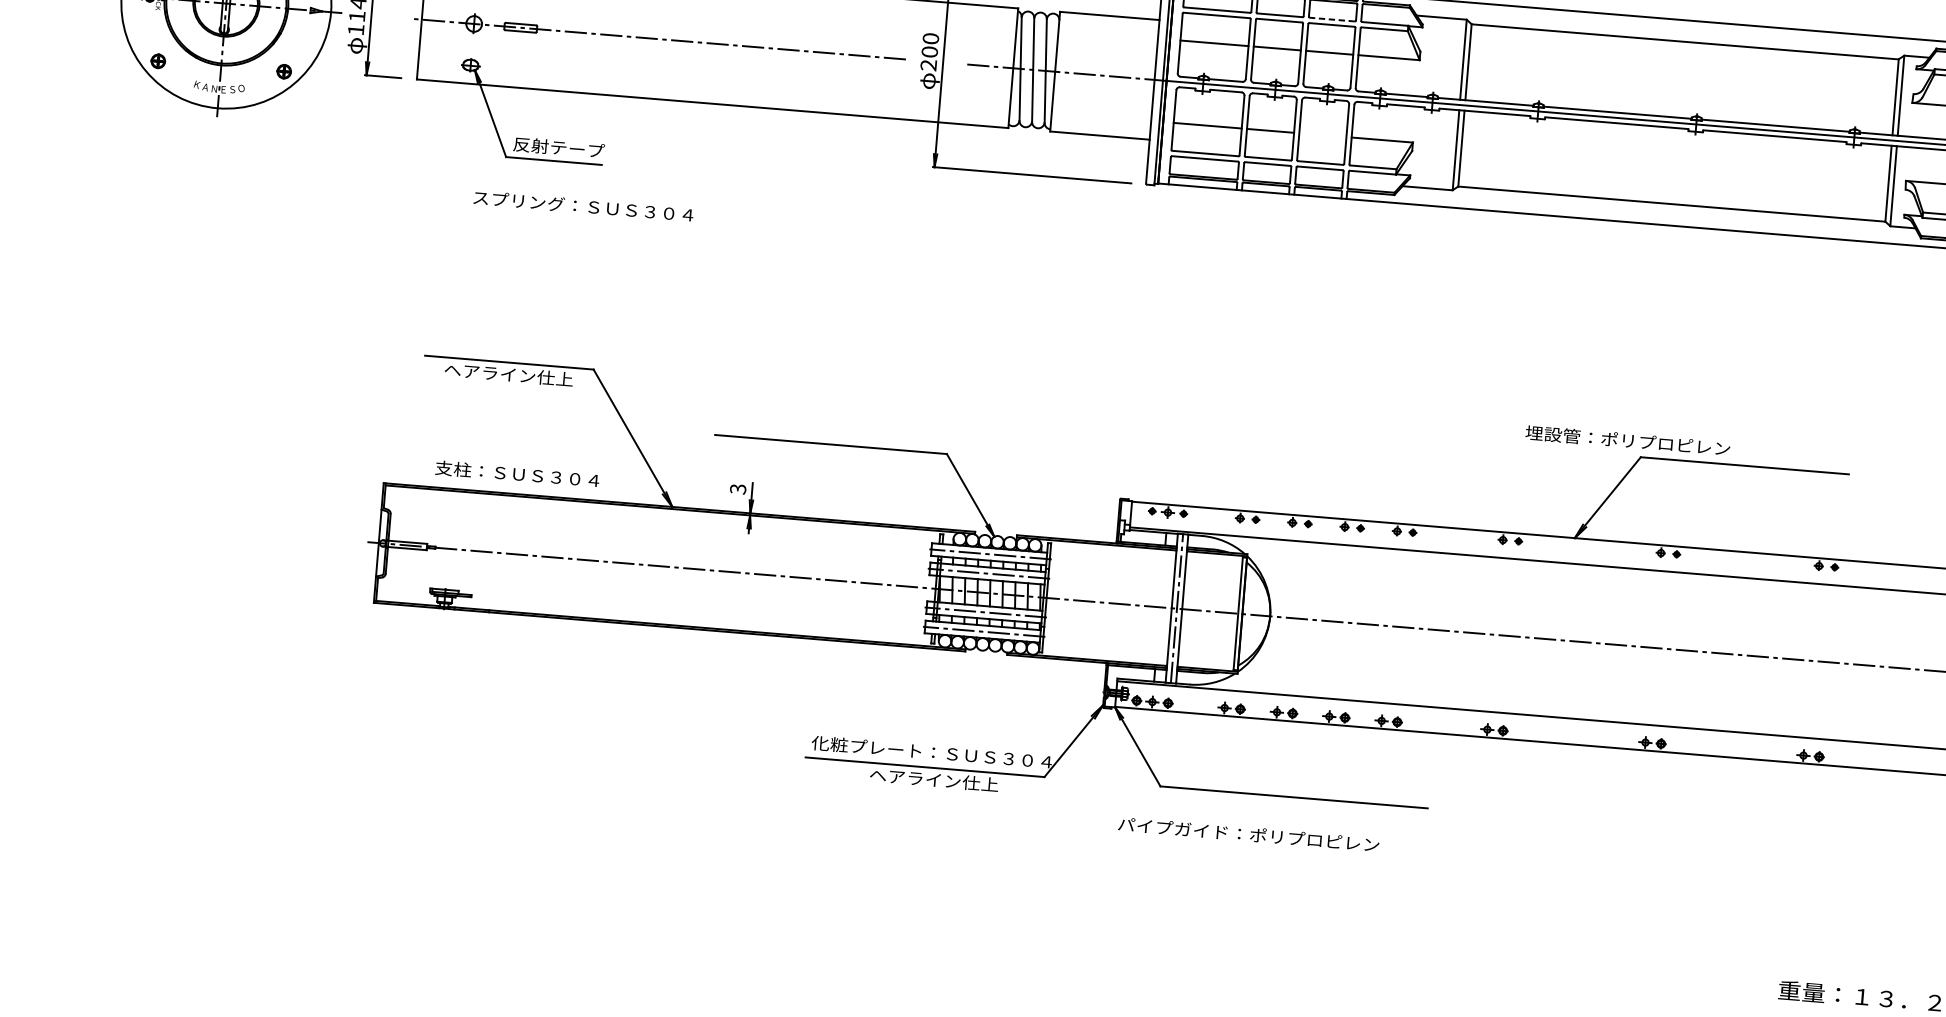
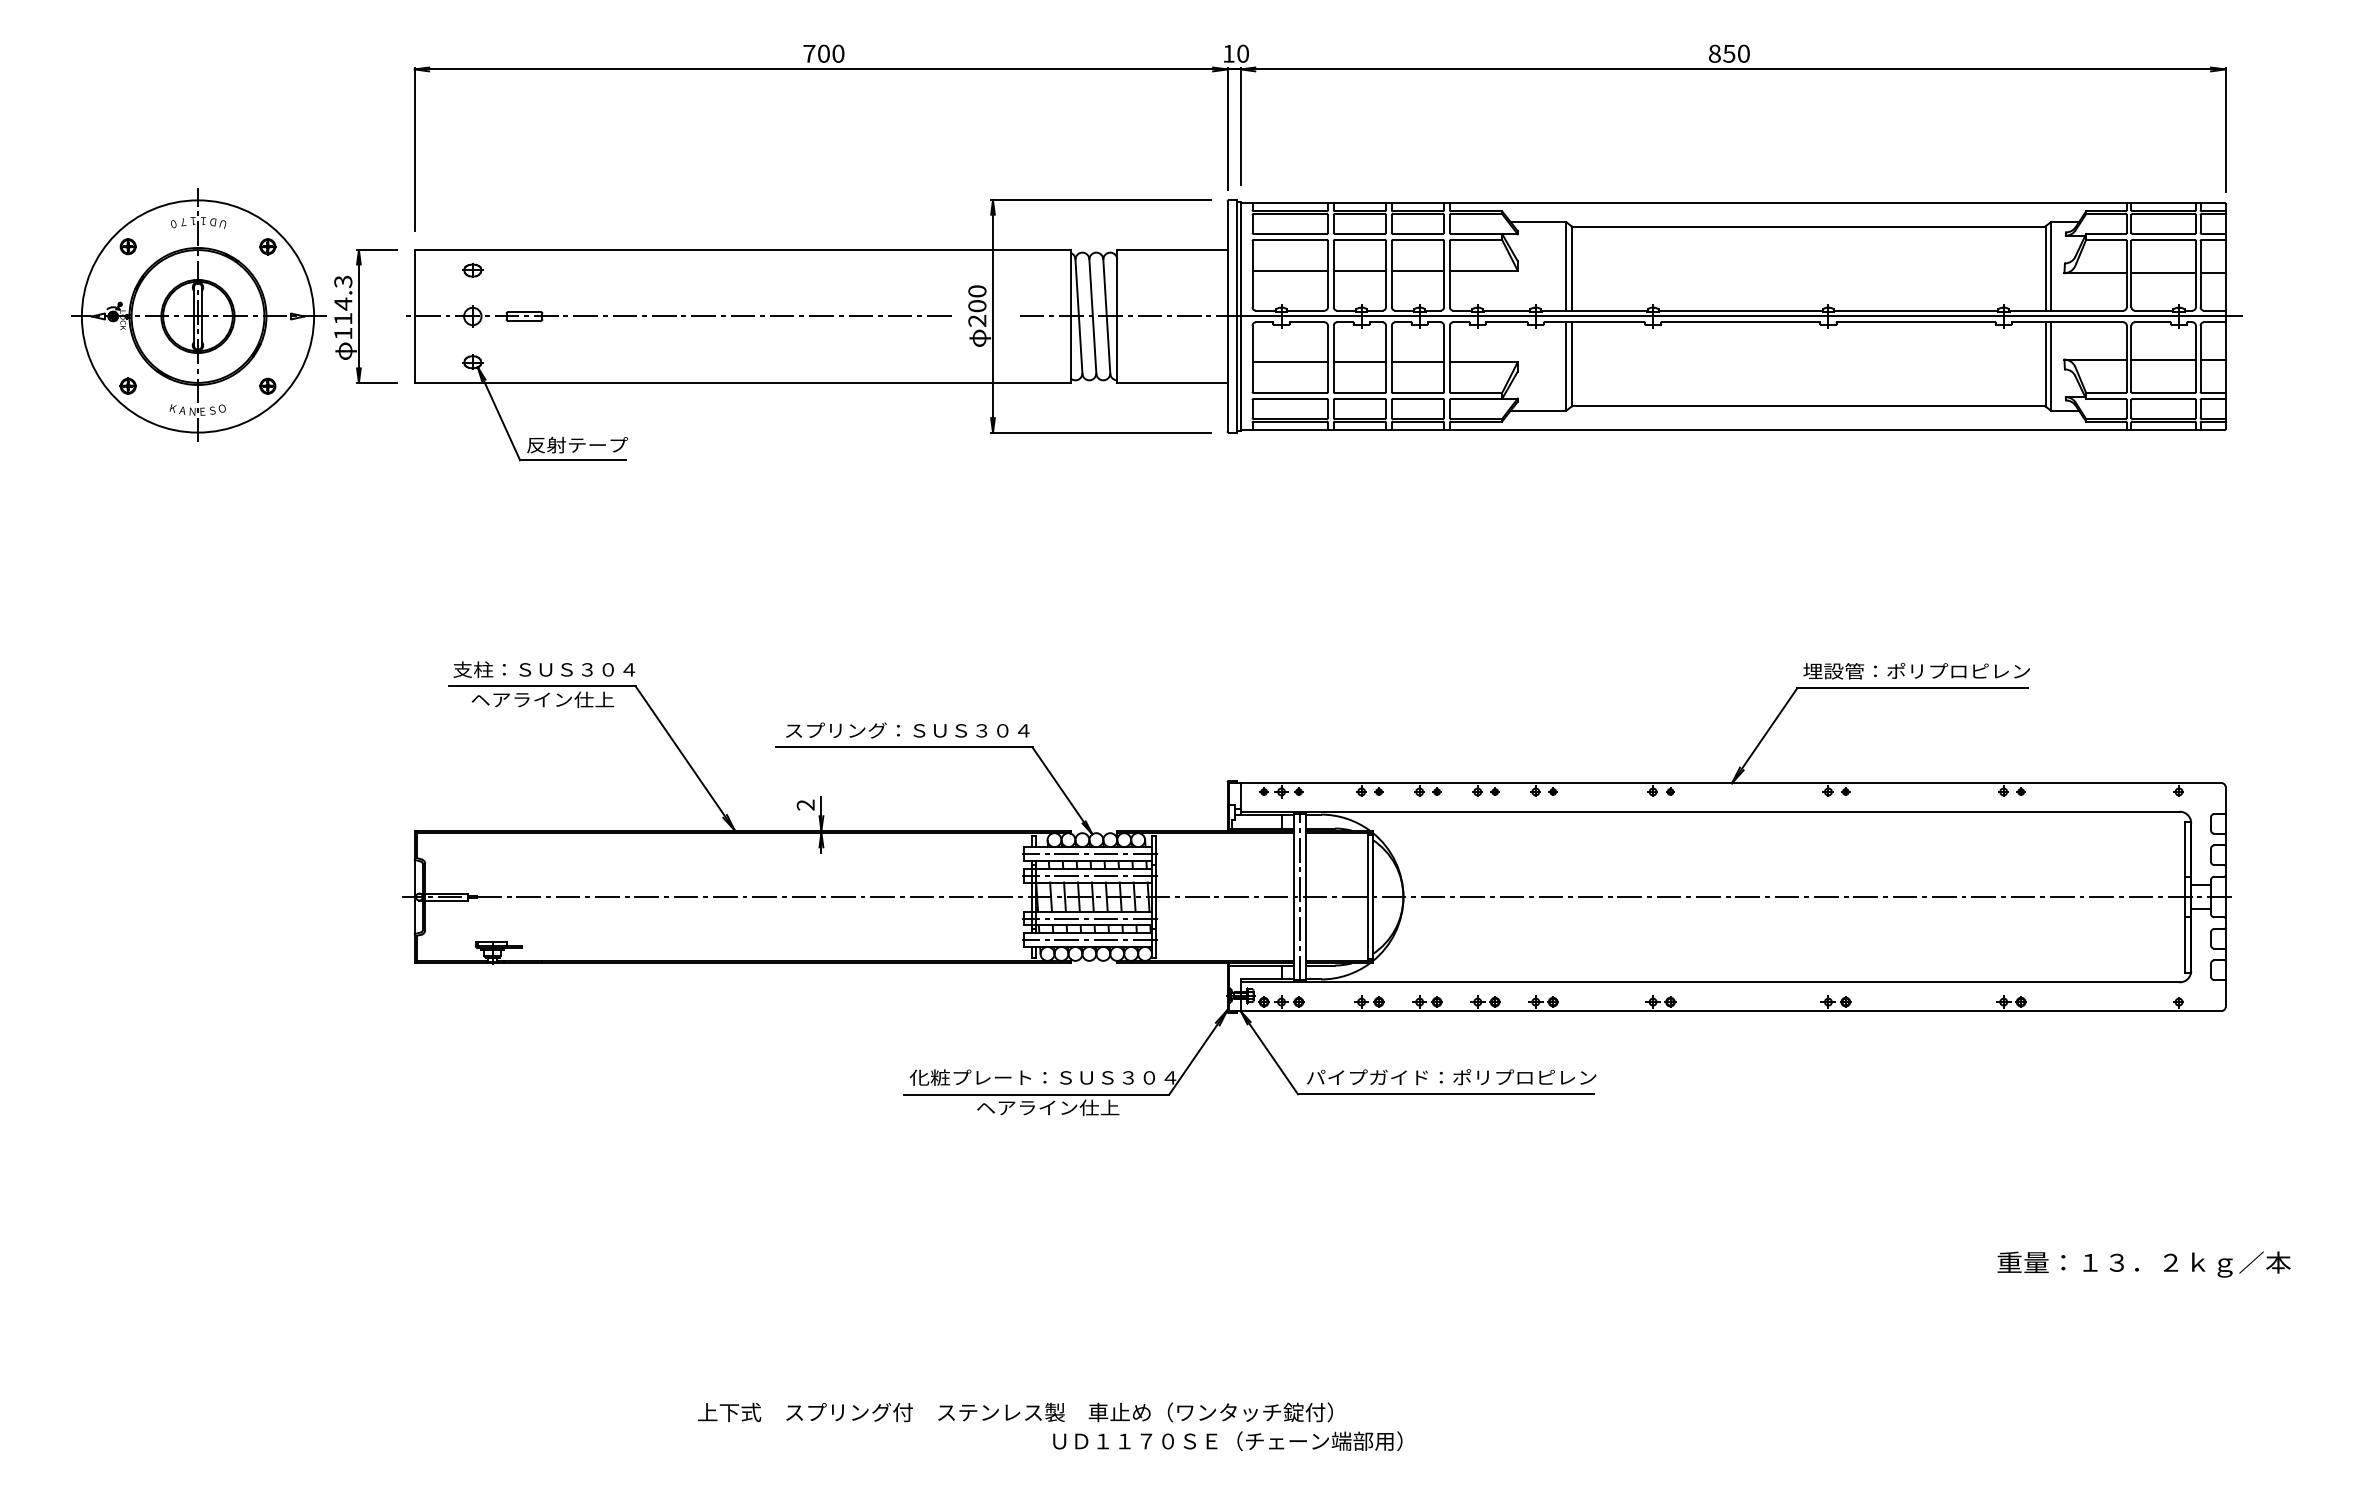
line: (1332, 19) -> (1417, 233), dashed -> solid
line: (1322, 135) -> (1417, 362), added
text: (583, 206) -> (907, 730), moved
text: (1627, 440) -> (1916, 670), moved
text: (517, 474) -> (544, 669), moved
text: (737, 488) -> (805, 804), 3 -> 2
text: (1248, 834) -> (1451, 1077), moved

